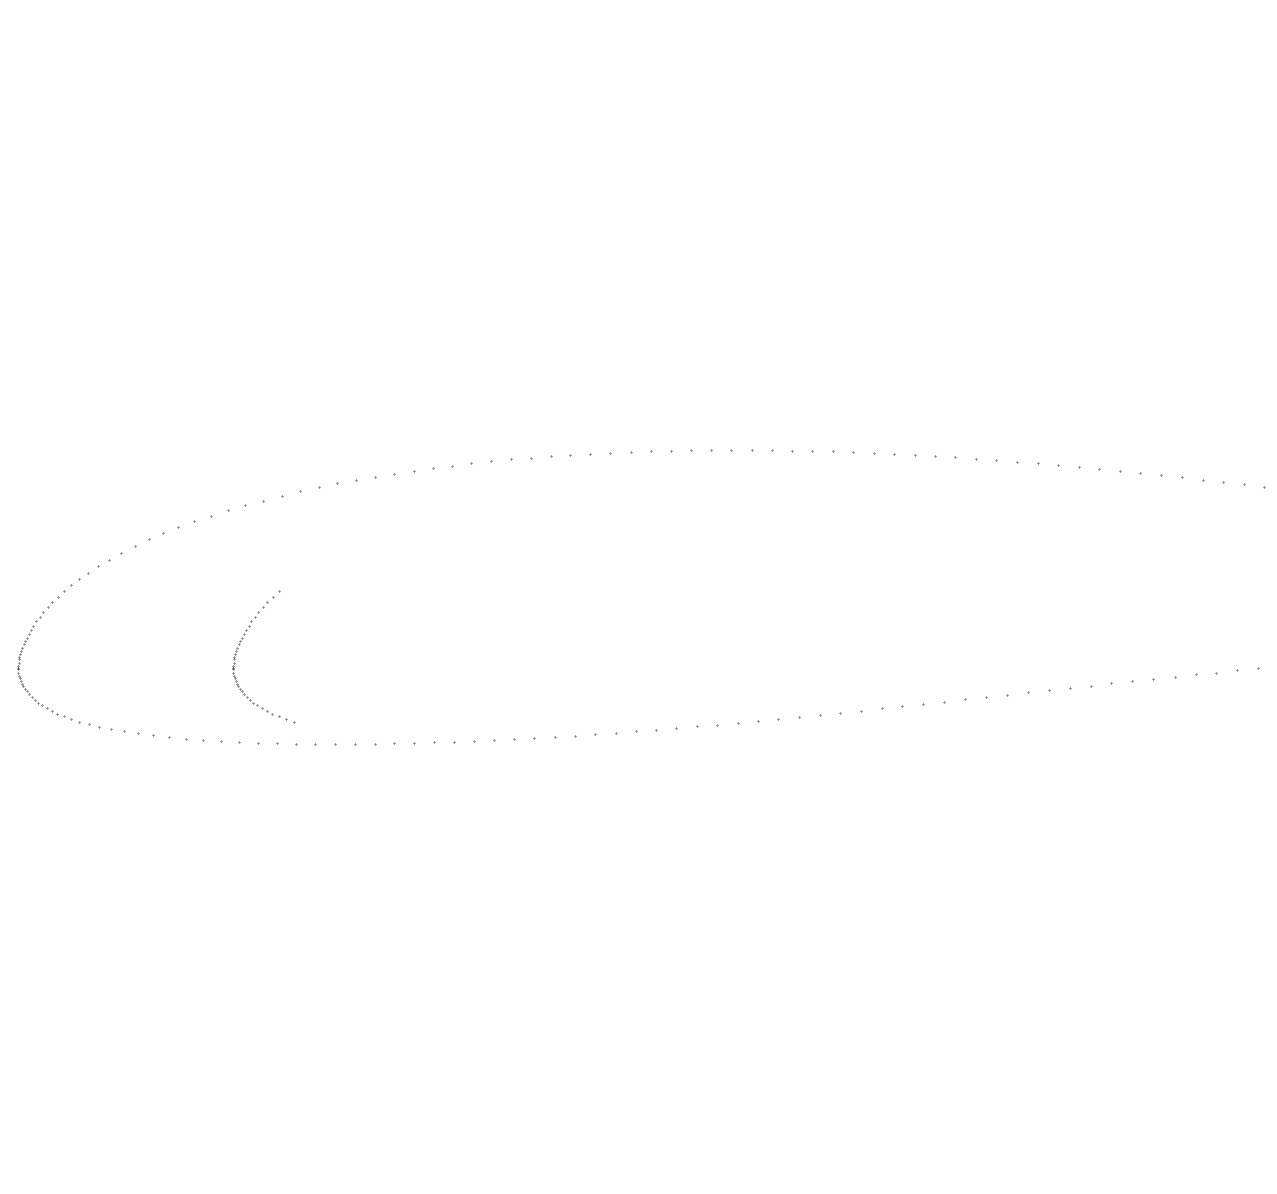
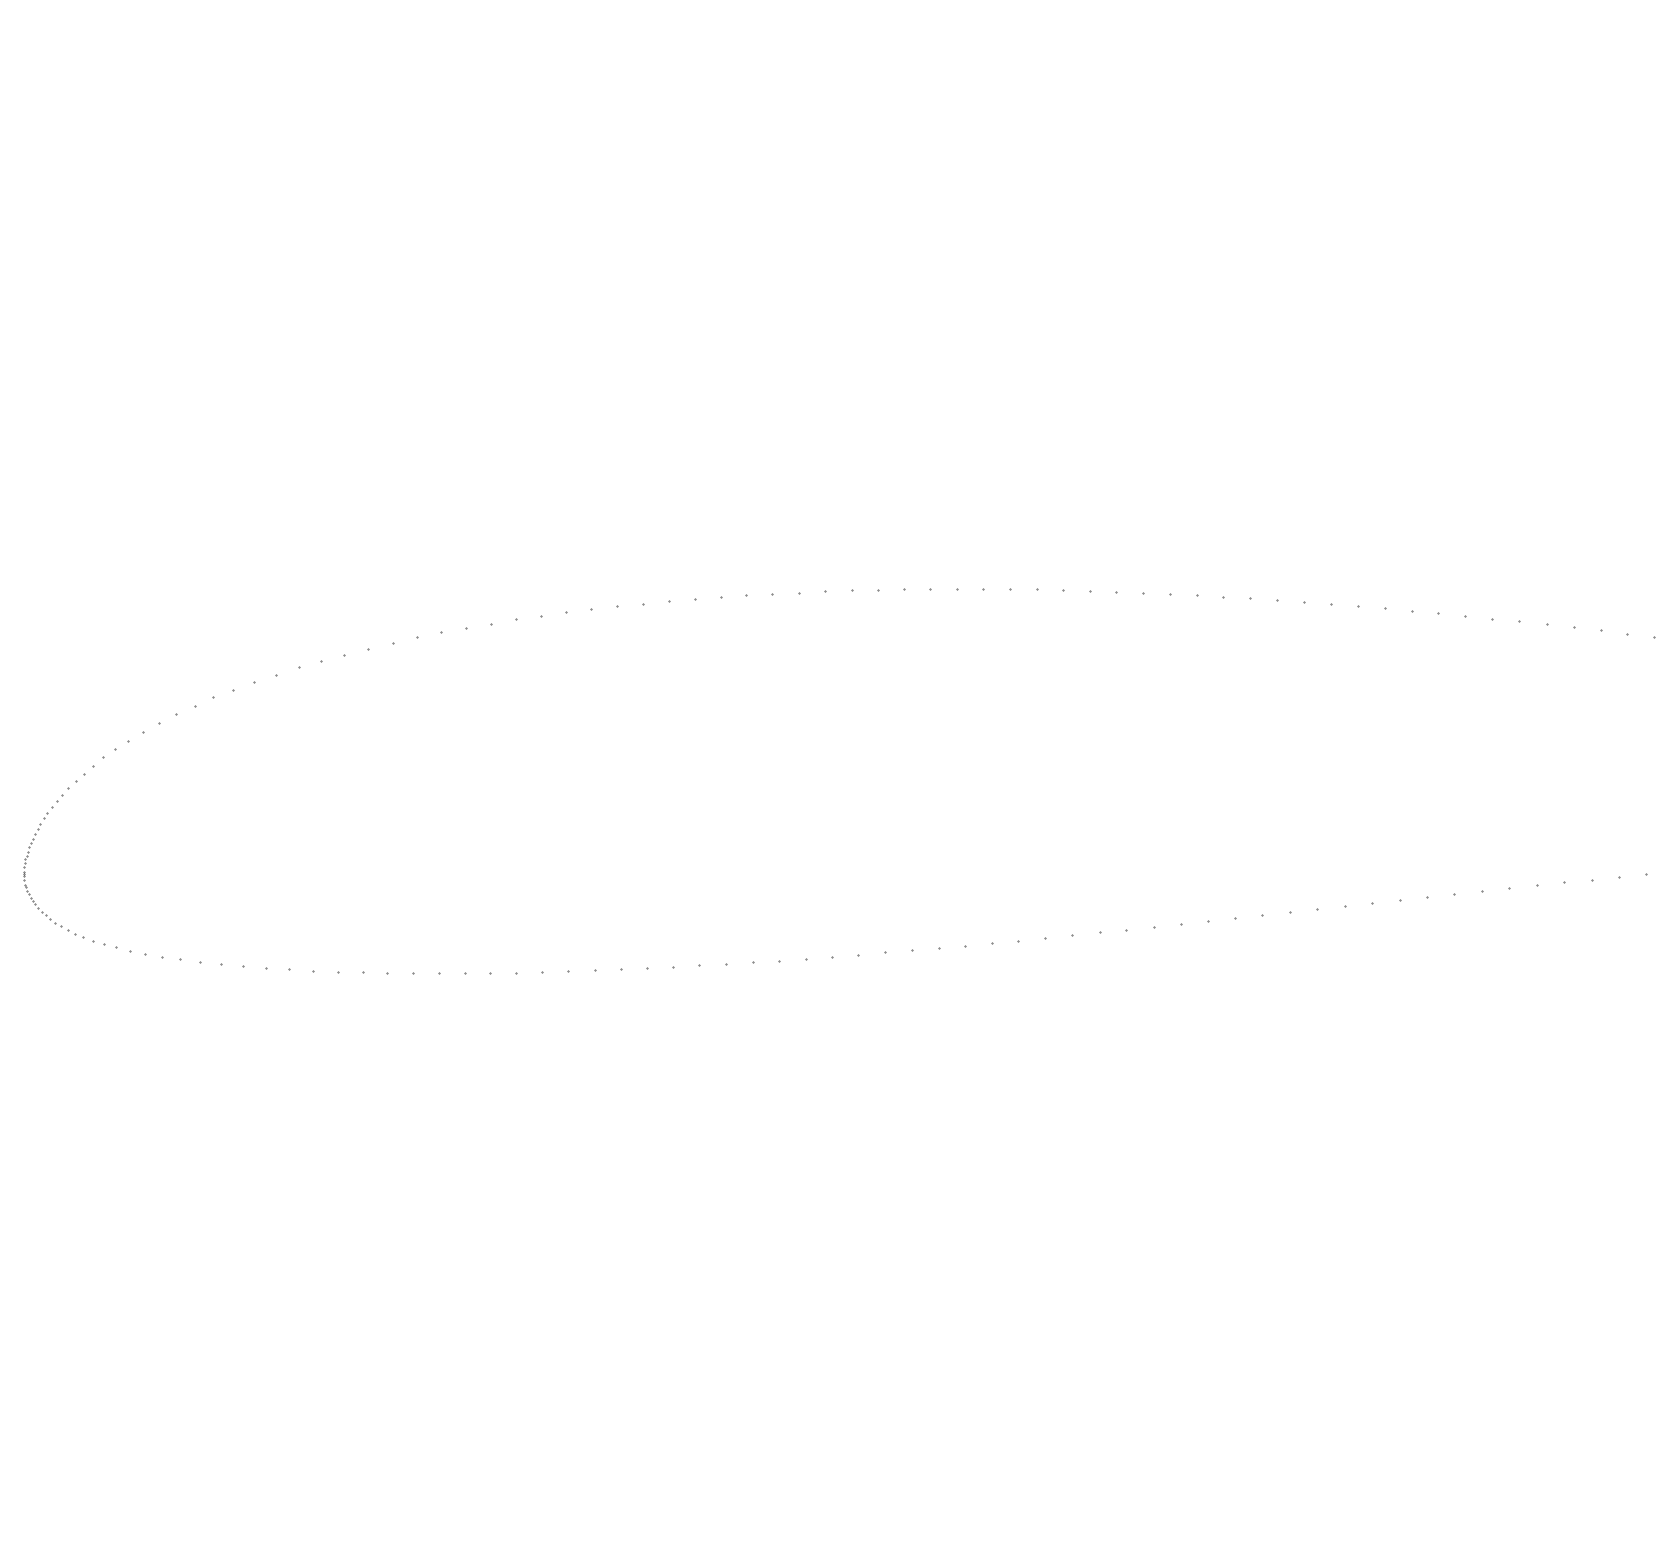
part: (240, 644) -> (314, 843), removed

